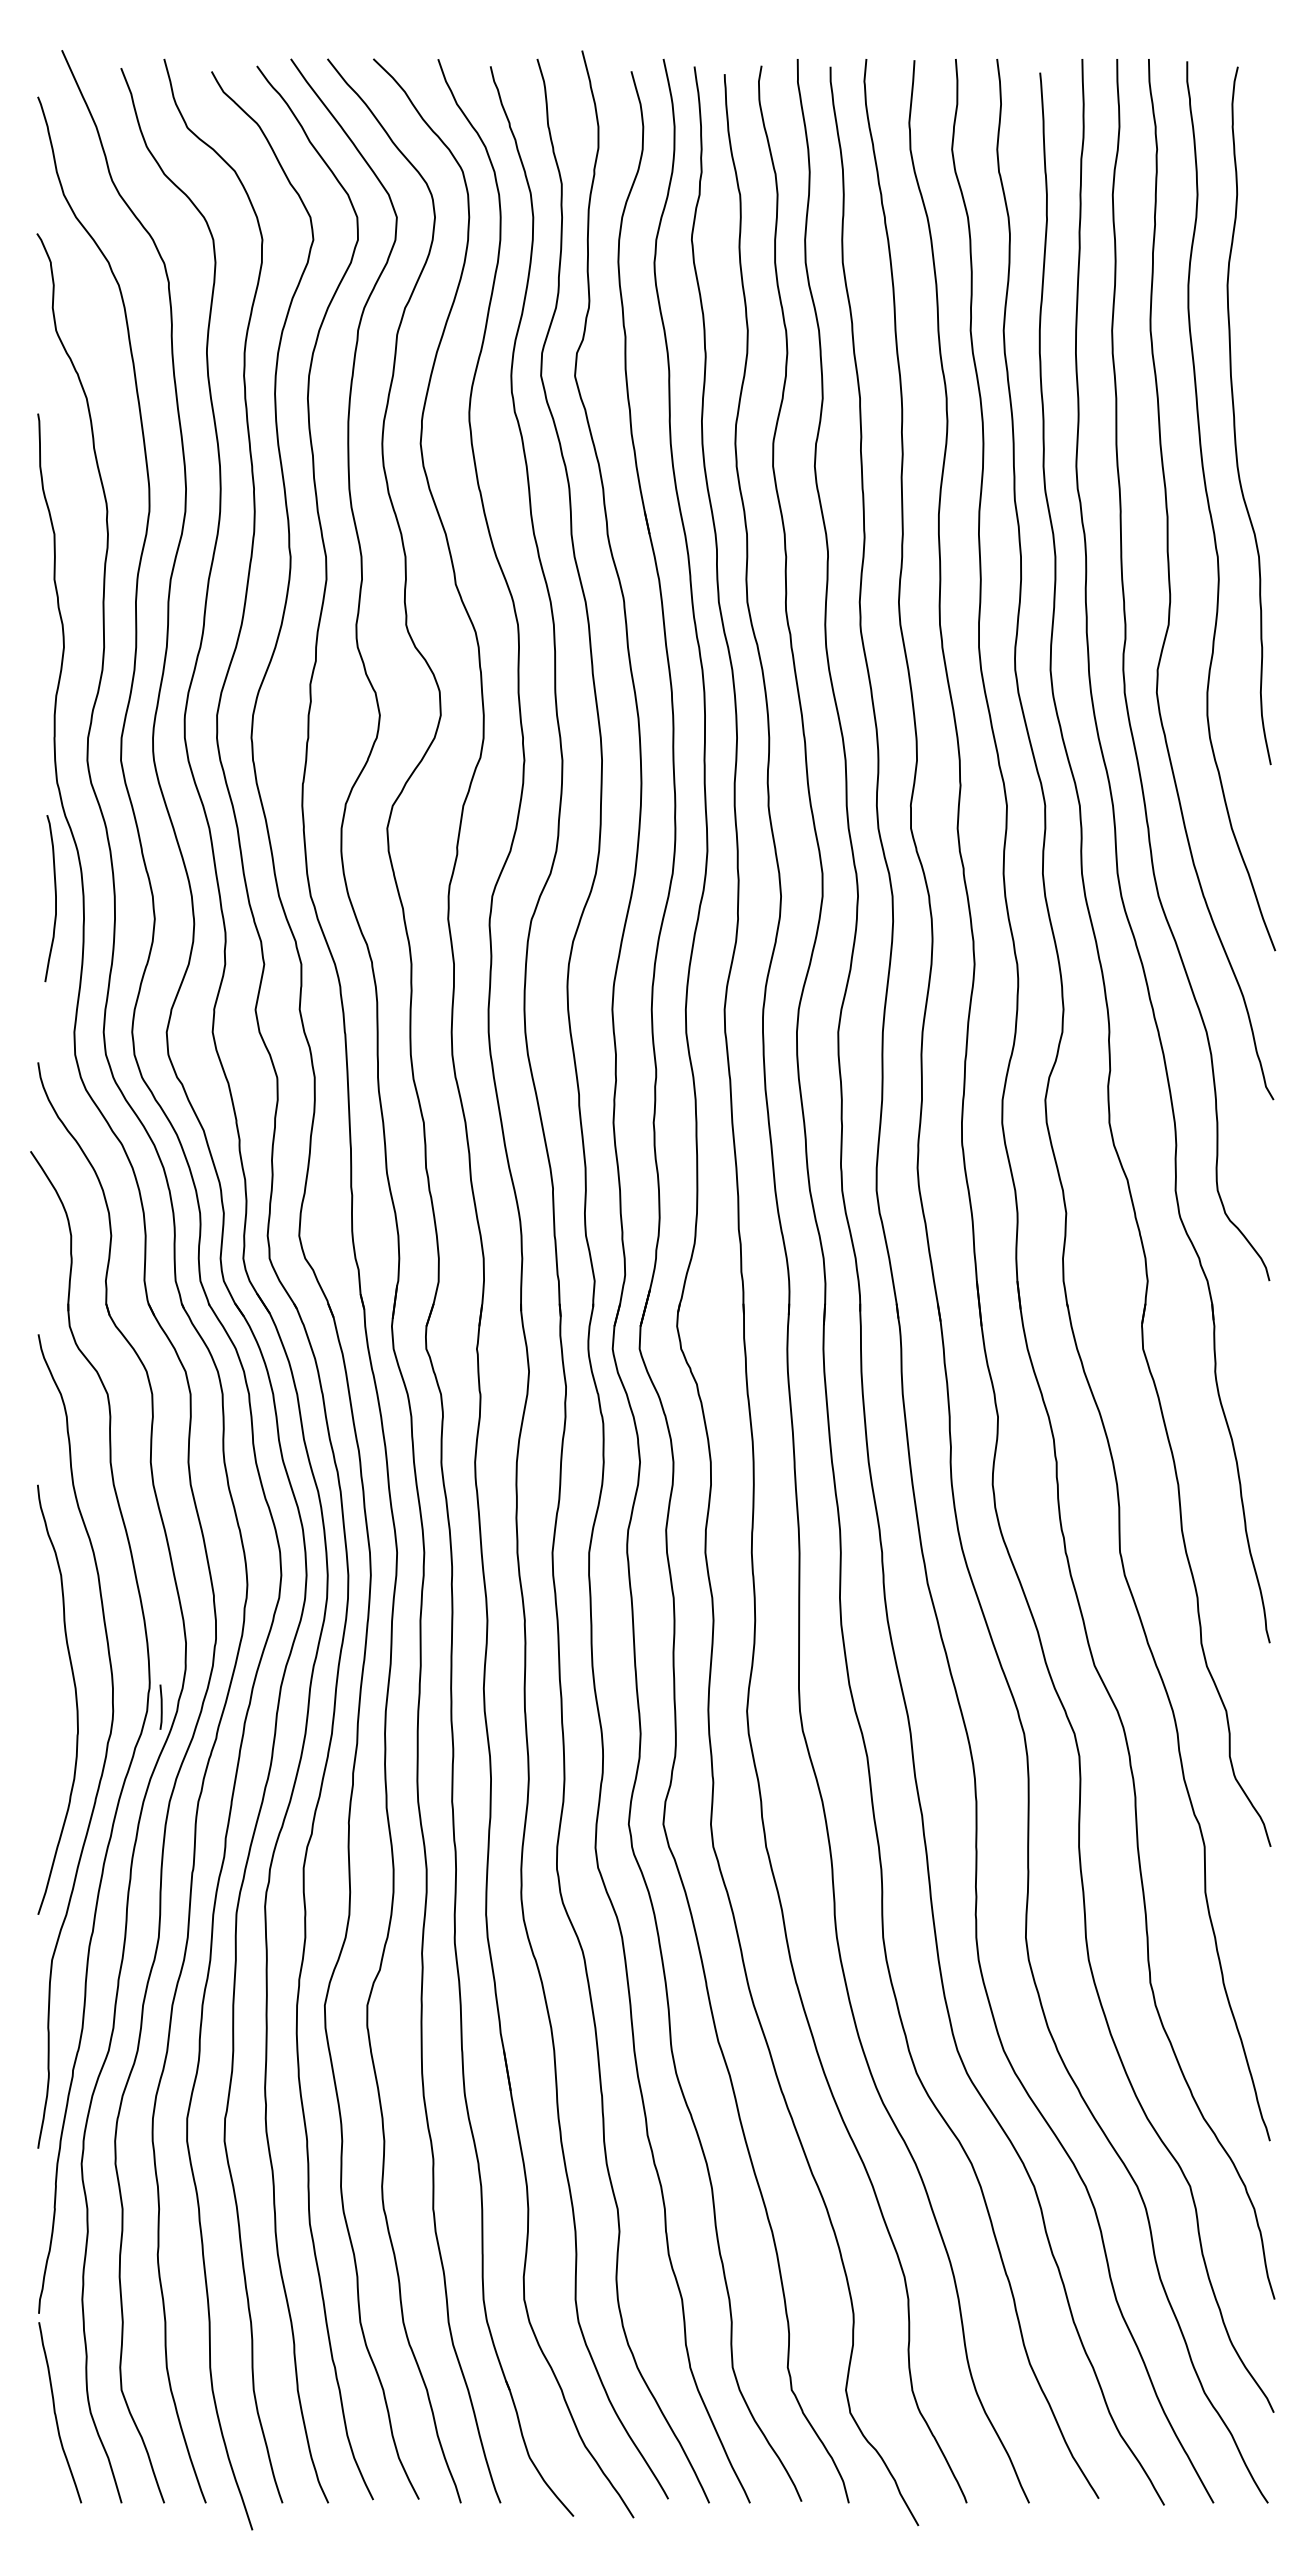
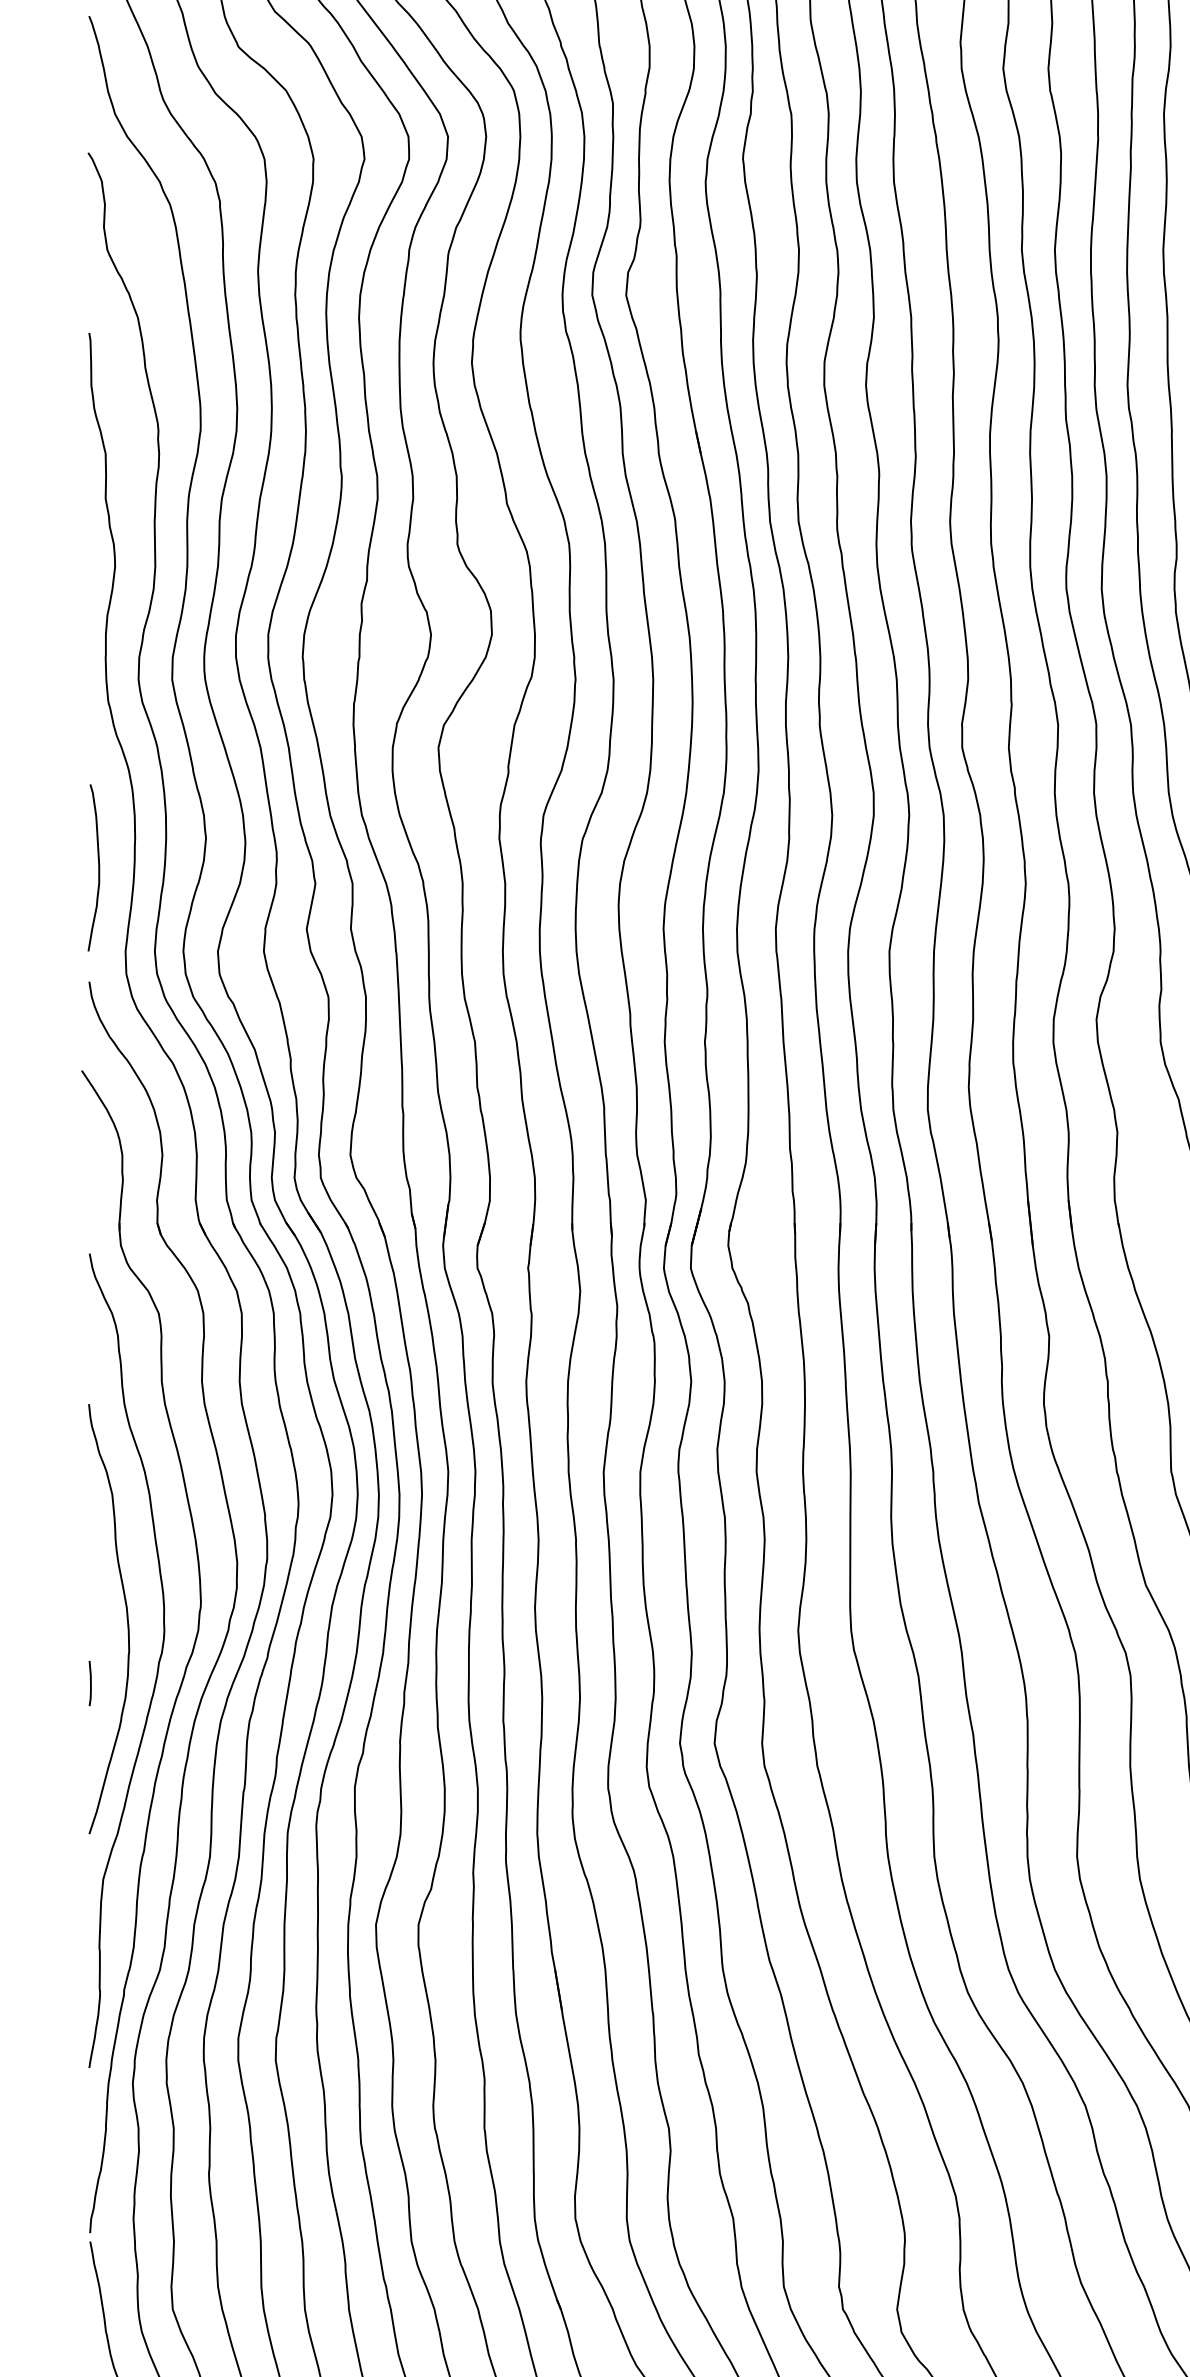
curve: (55, 898) -> (98, 867), moved
line: (160, 1706) -> (89, 1682), moved

